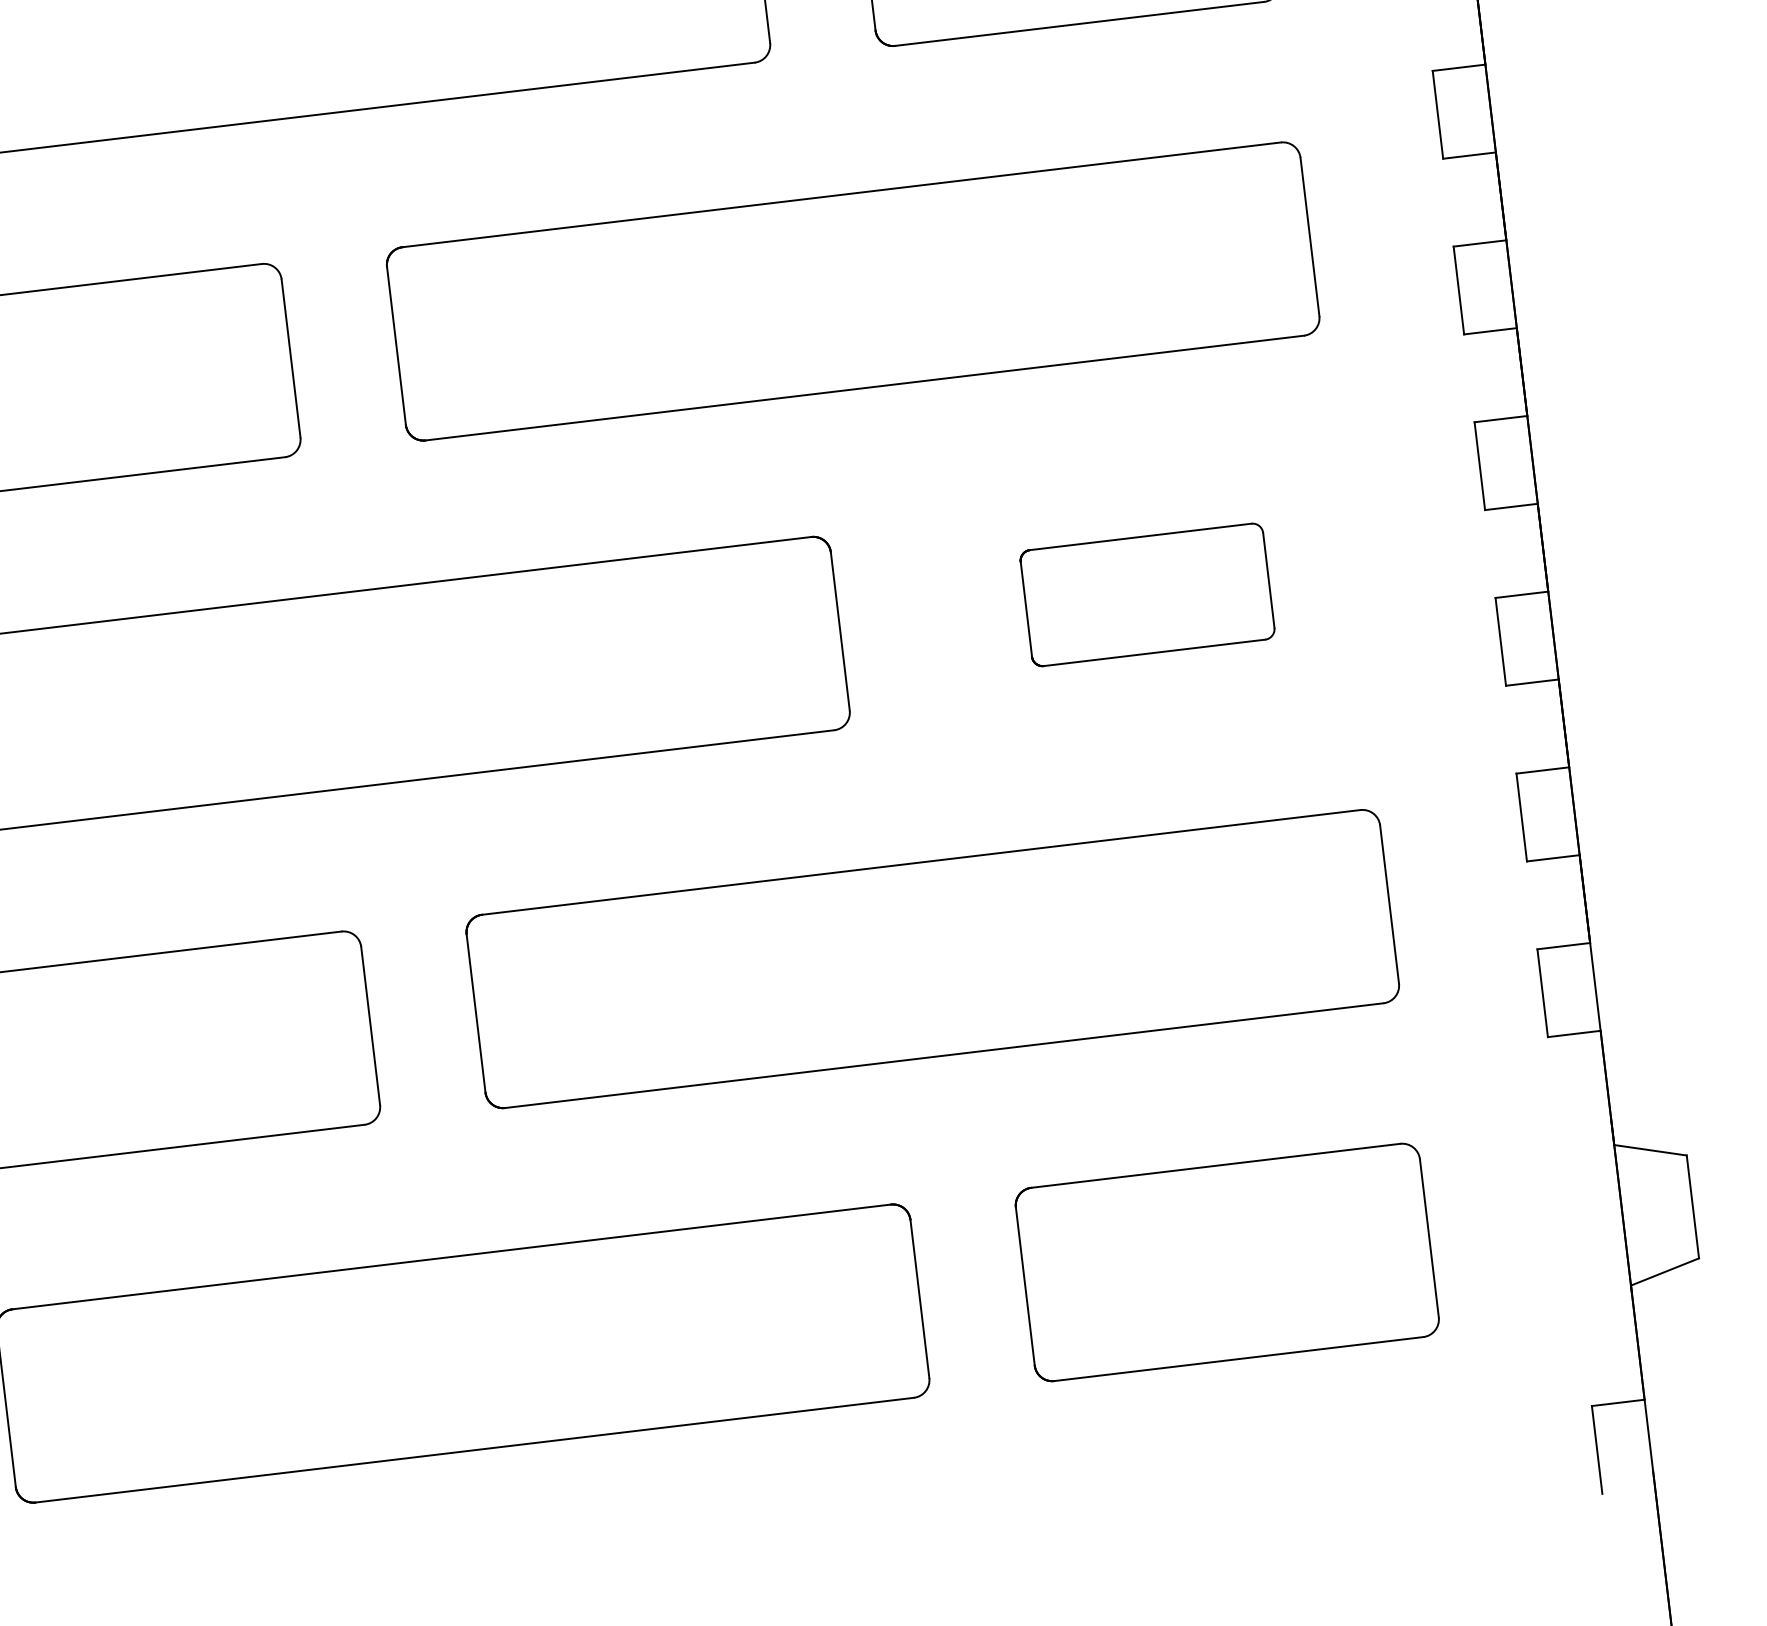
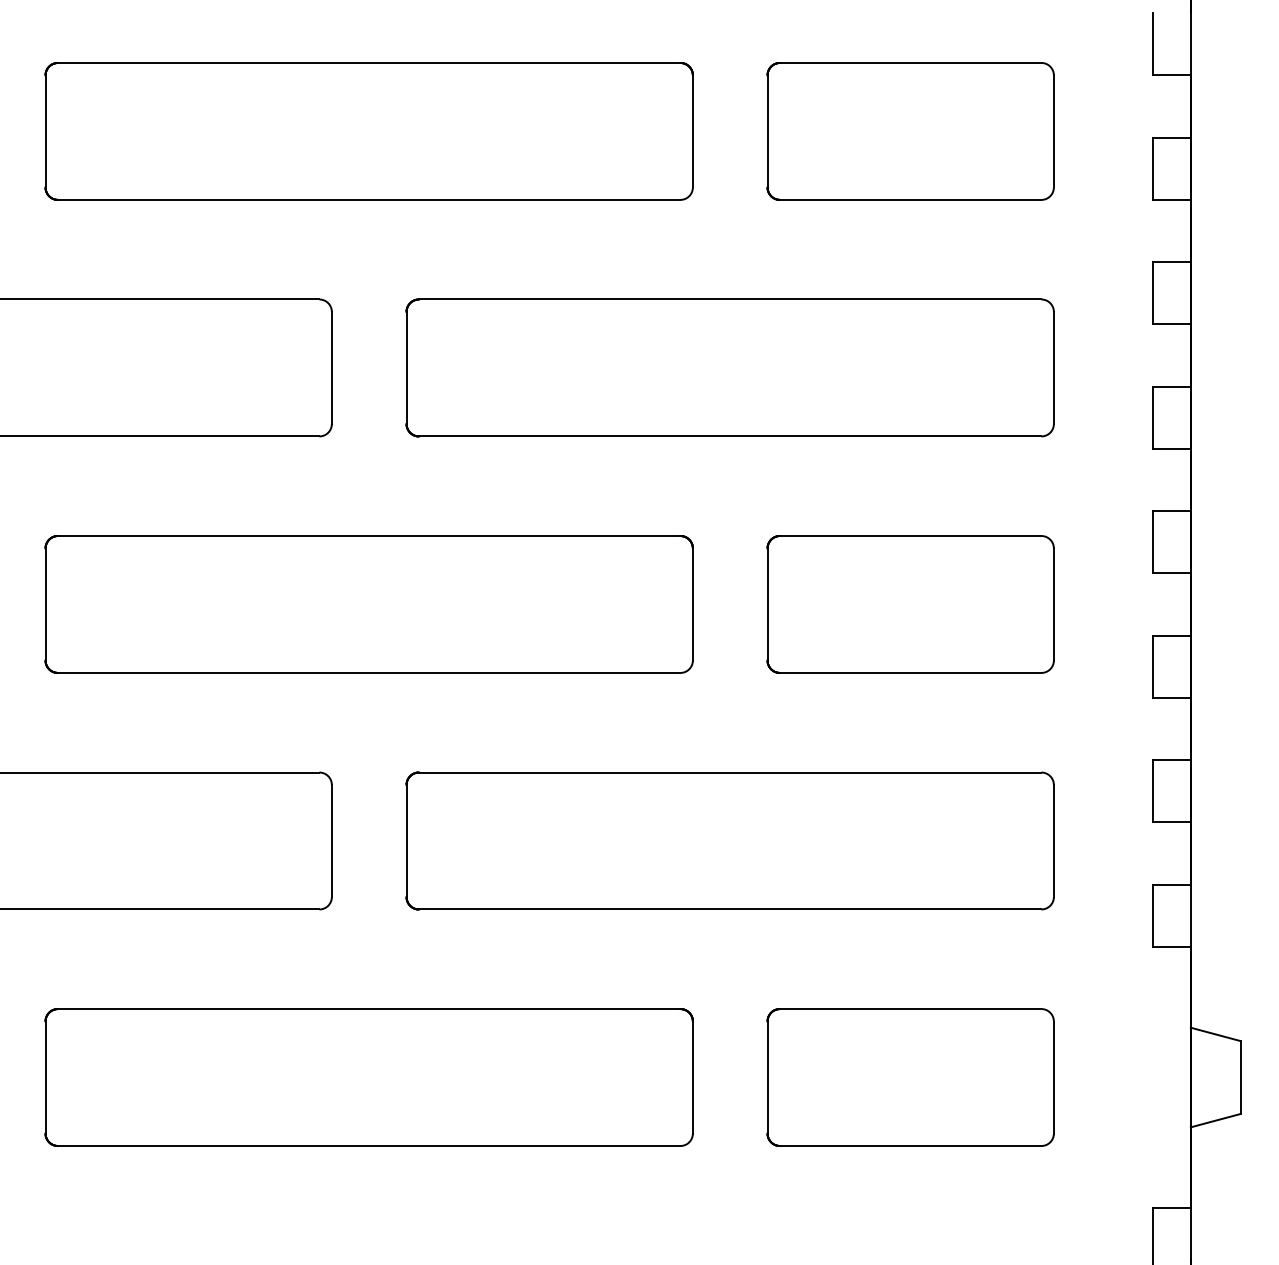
part: (1147, 594) -> (910, 604), size x1.67

